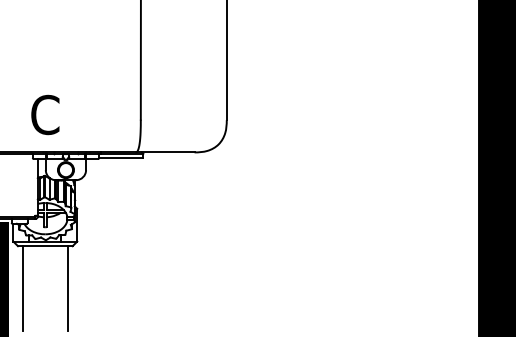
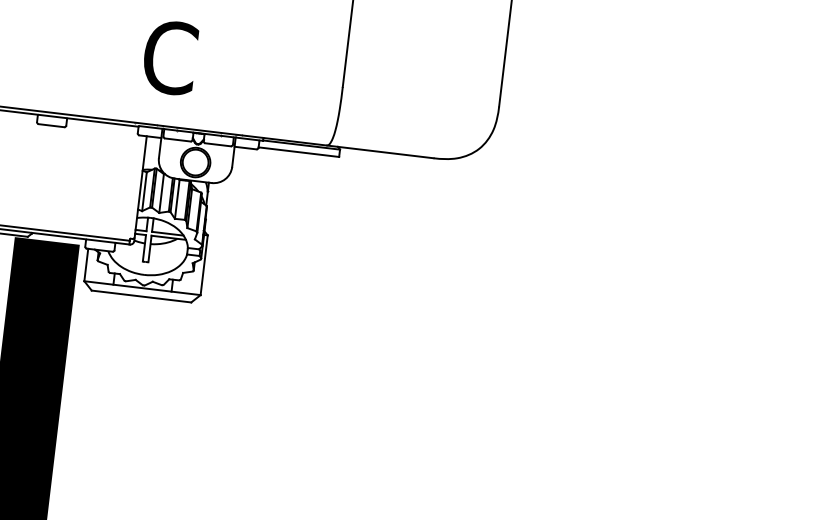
line: (22, 288) -> (90, 368), removed
line: (67, 288) -> (172, 378), removed

